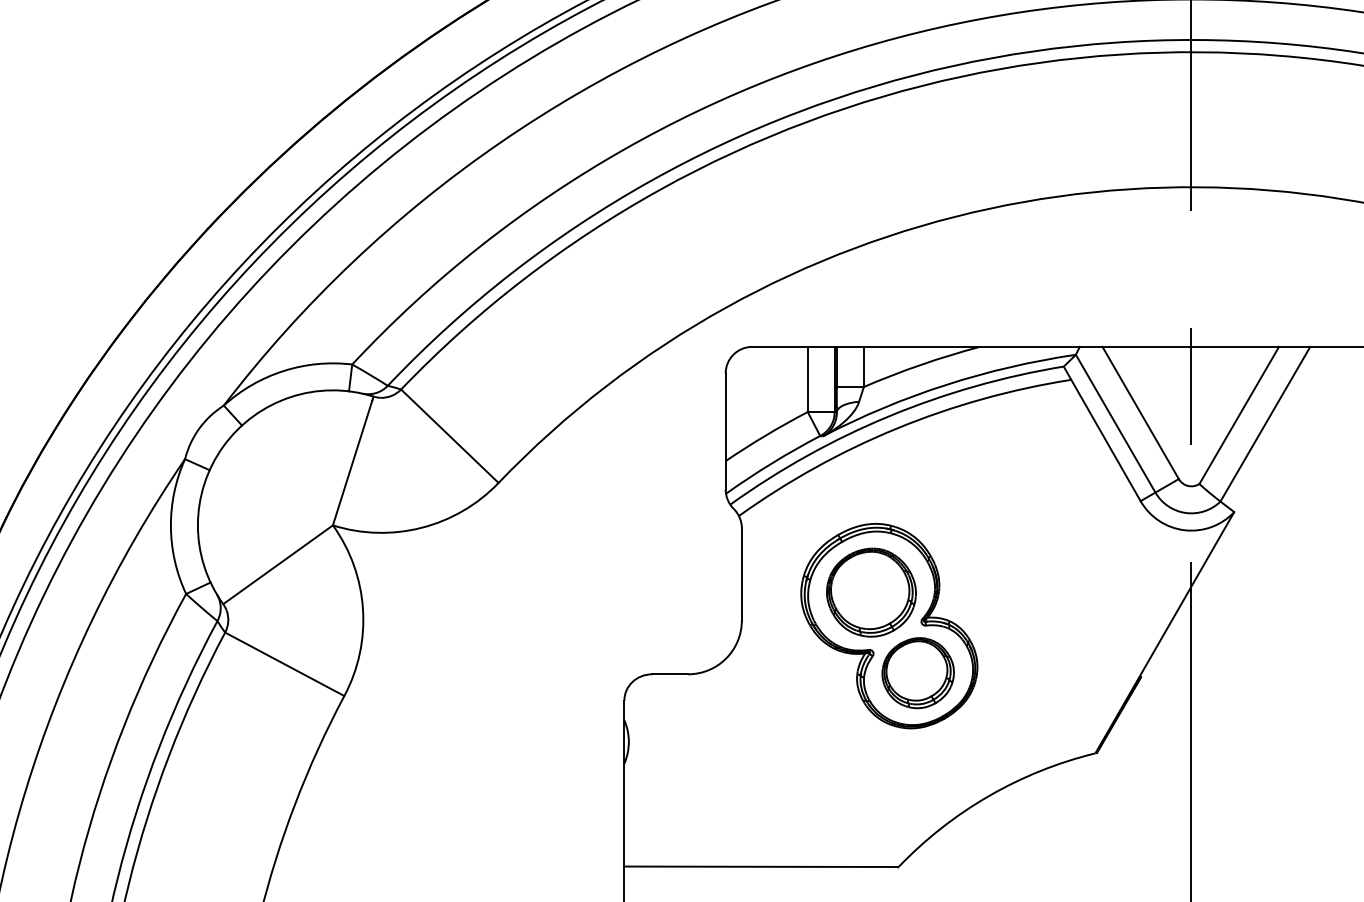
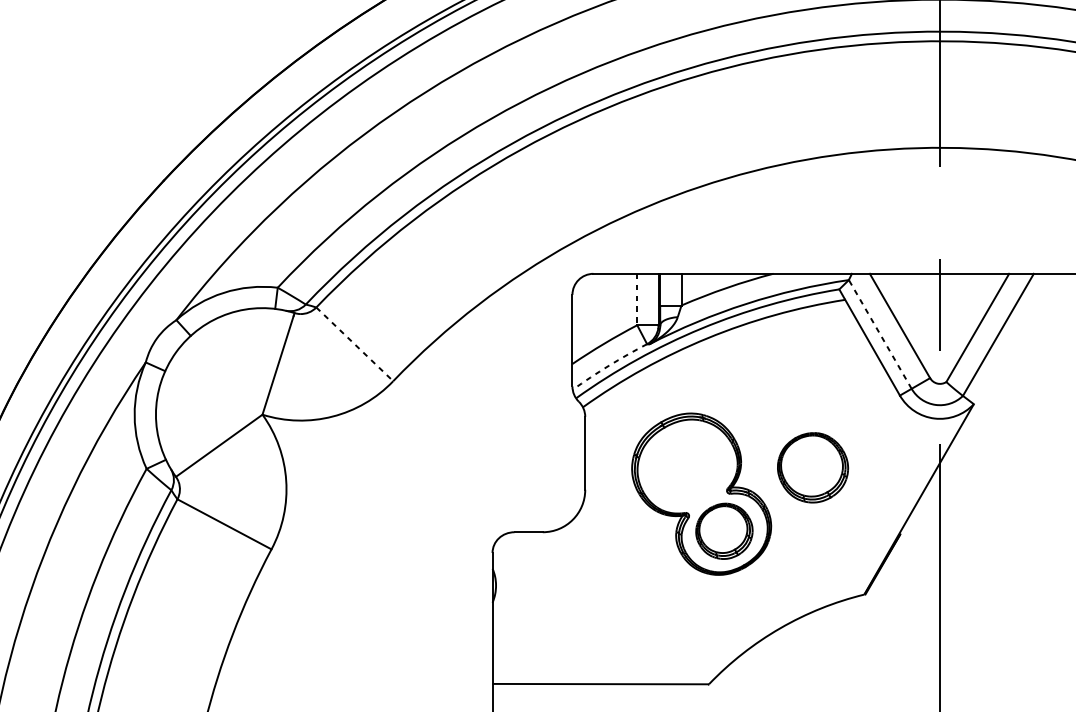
line: (807, 379) -> (637, 299), solid -> dashed
line: (1115, 423) -> (880, 334), solid -> dashed
line: (449, 436) -> (354, 344), solid -> dashed
arc: (772, 463) -> (609, 365), solid -> dashed
part: (871, 592) -> (813, 467), moved

